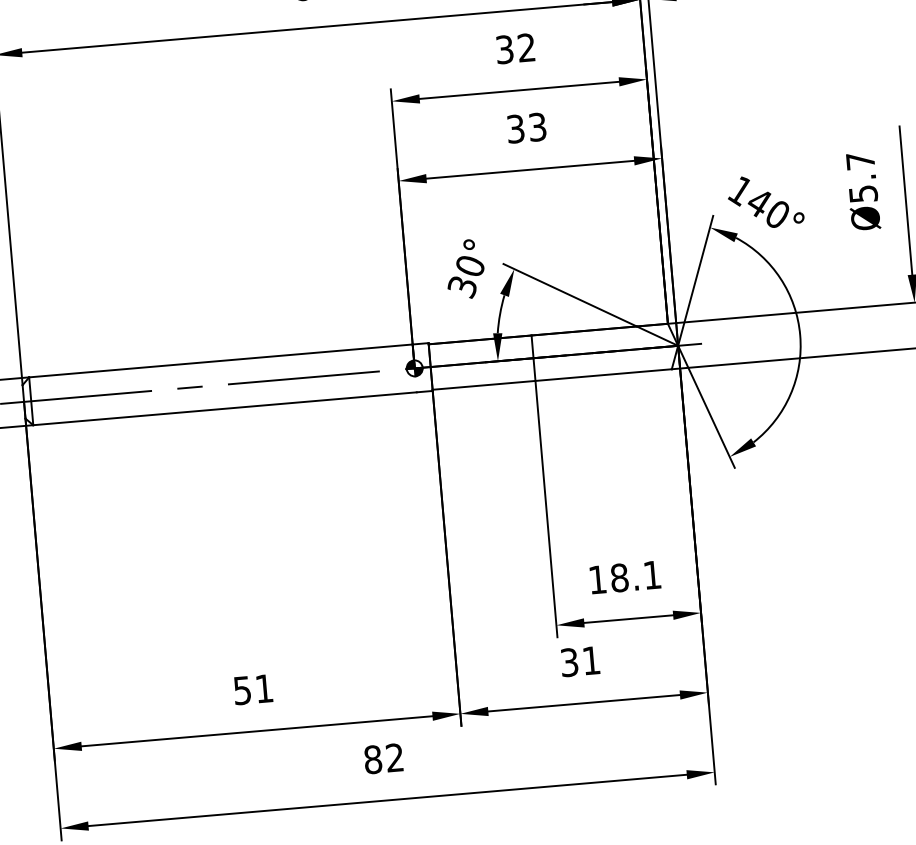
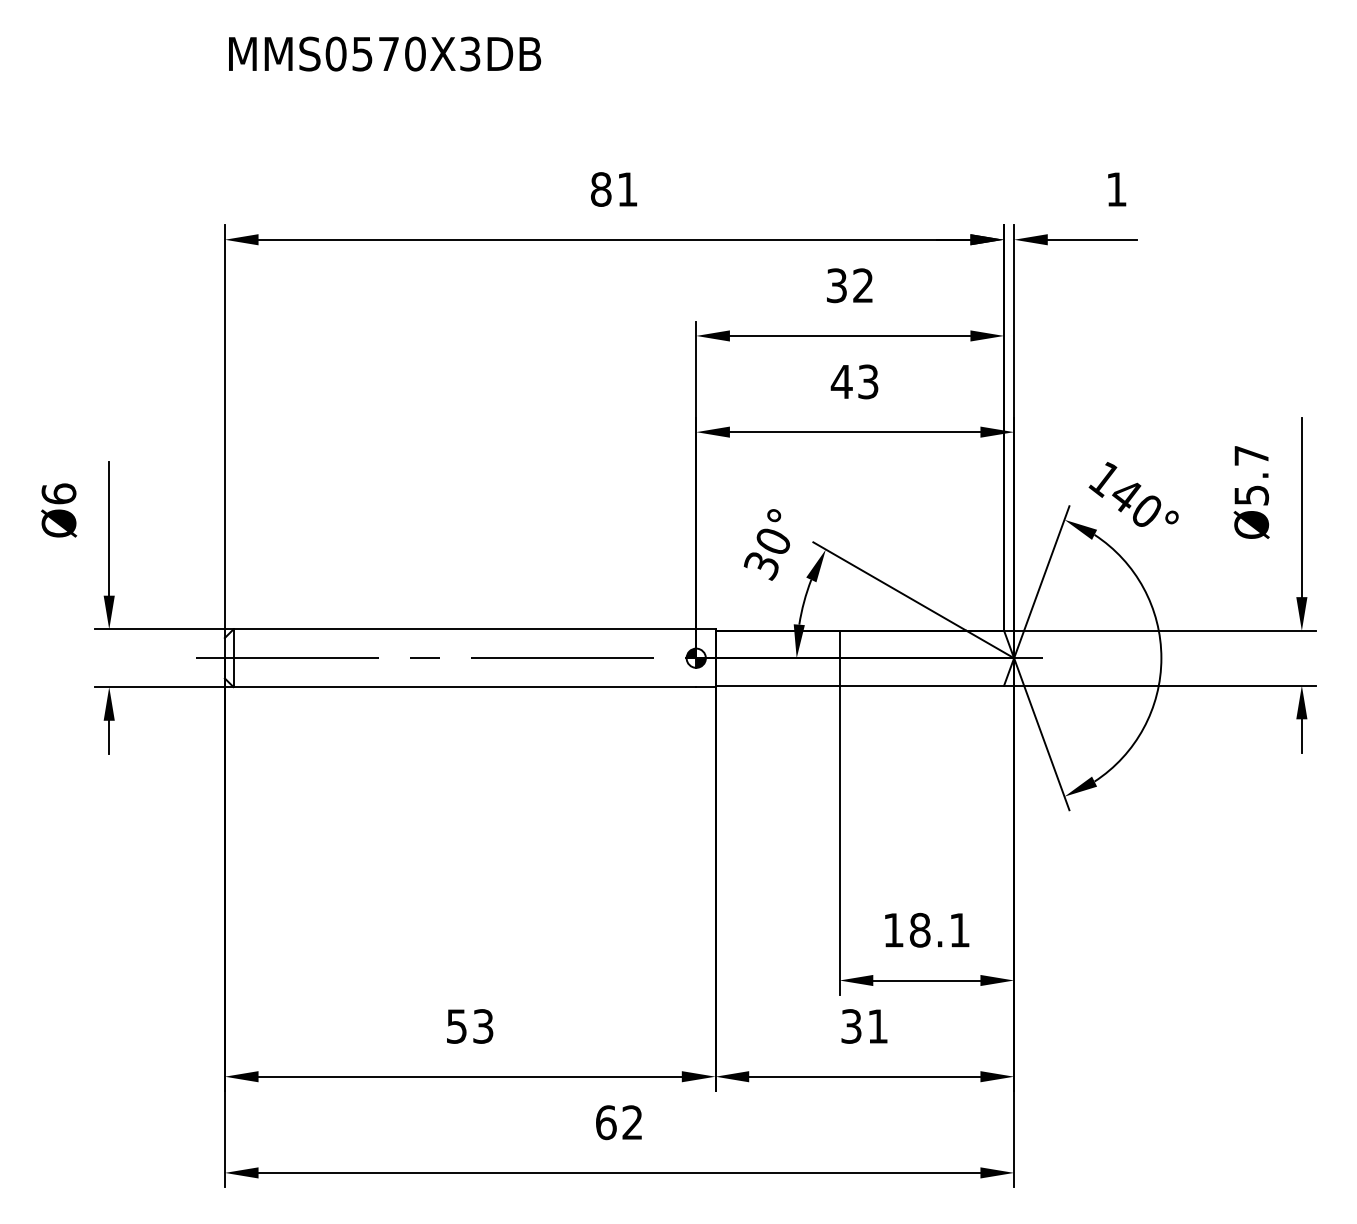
text: (515, 128) -> (841, 381), 33 -> 43
text: (264, 688) -> (483, 1026), 51 -> 53
text: (373, 759) -> (606, 1122), 82 -> 62

